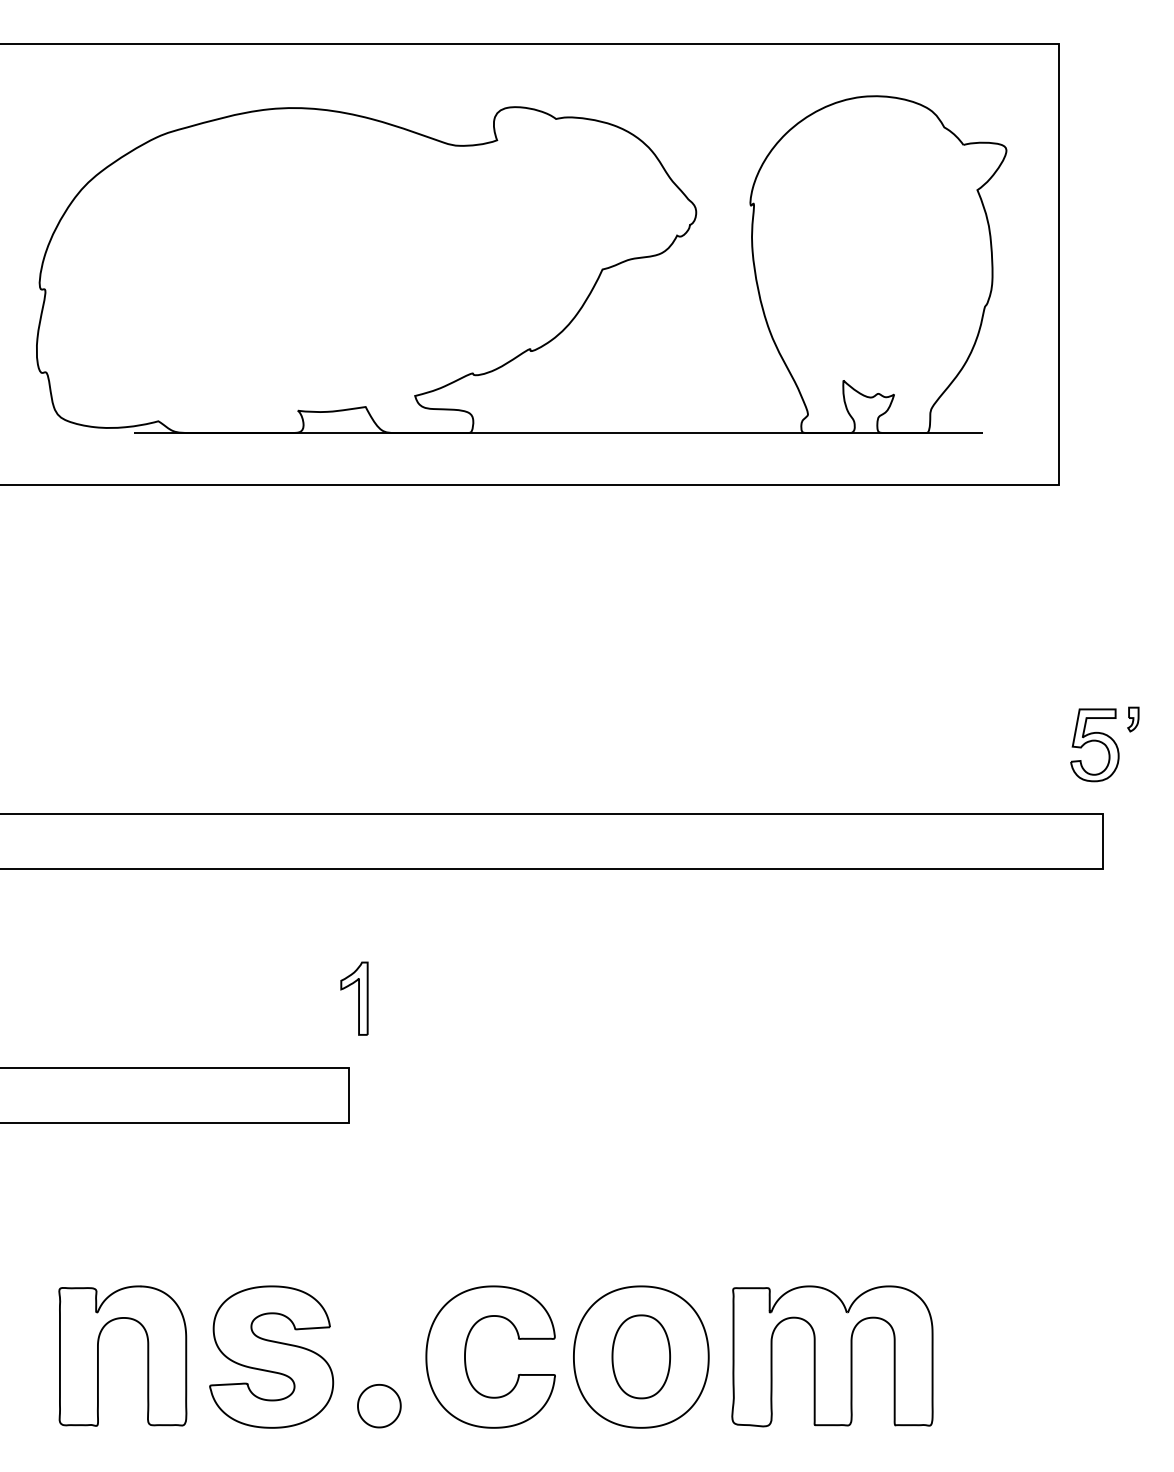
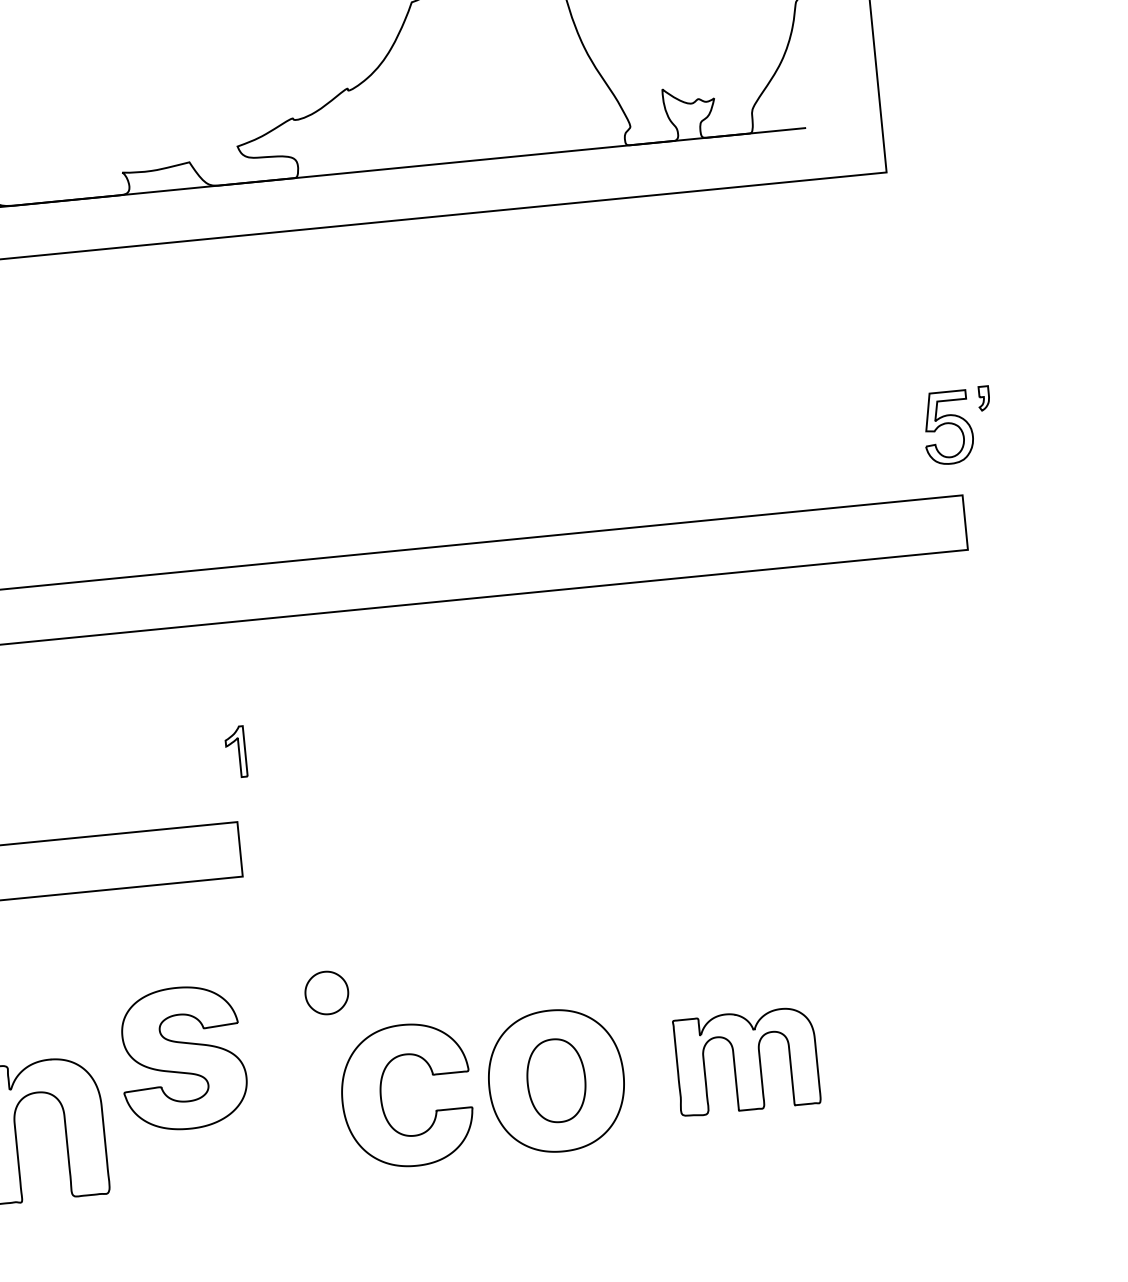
part: (354, 998) -> (236, 752), size x0.7
part: (271, 1356) -> (182, 1057), moved
part: (832, 1356) -> (746, 1061), size x0.7
part: (379, 1406) -> (327, 993), moved

